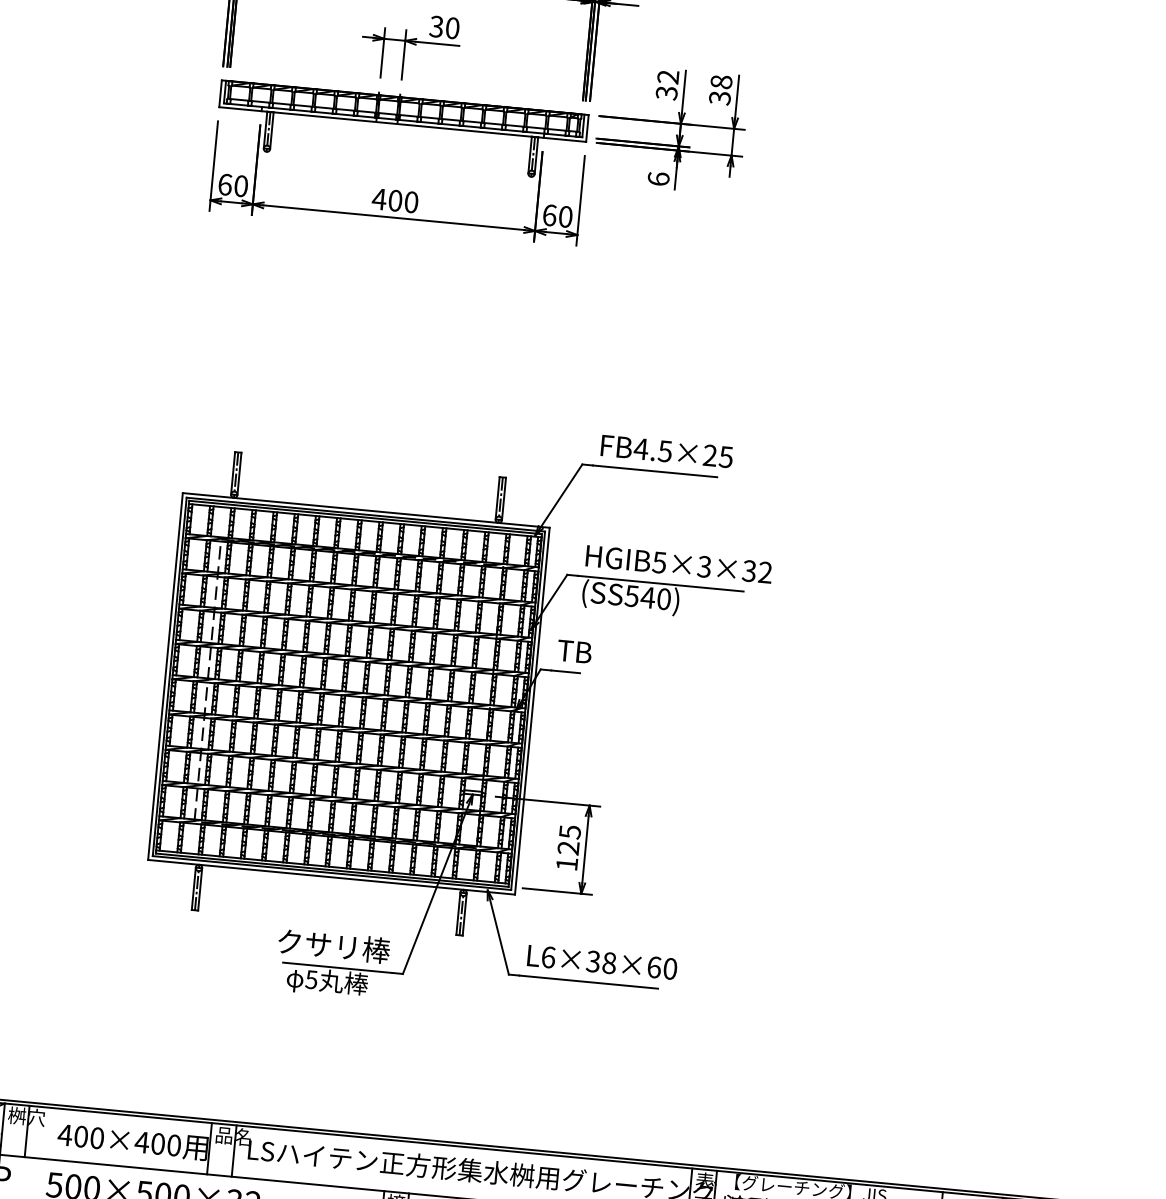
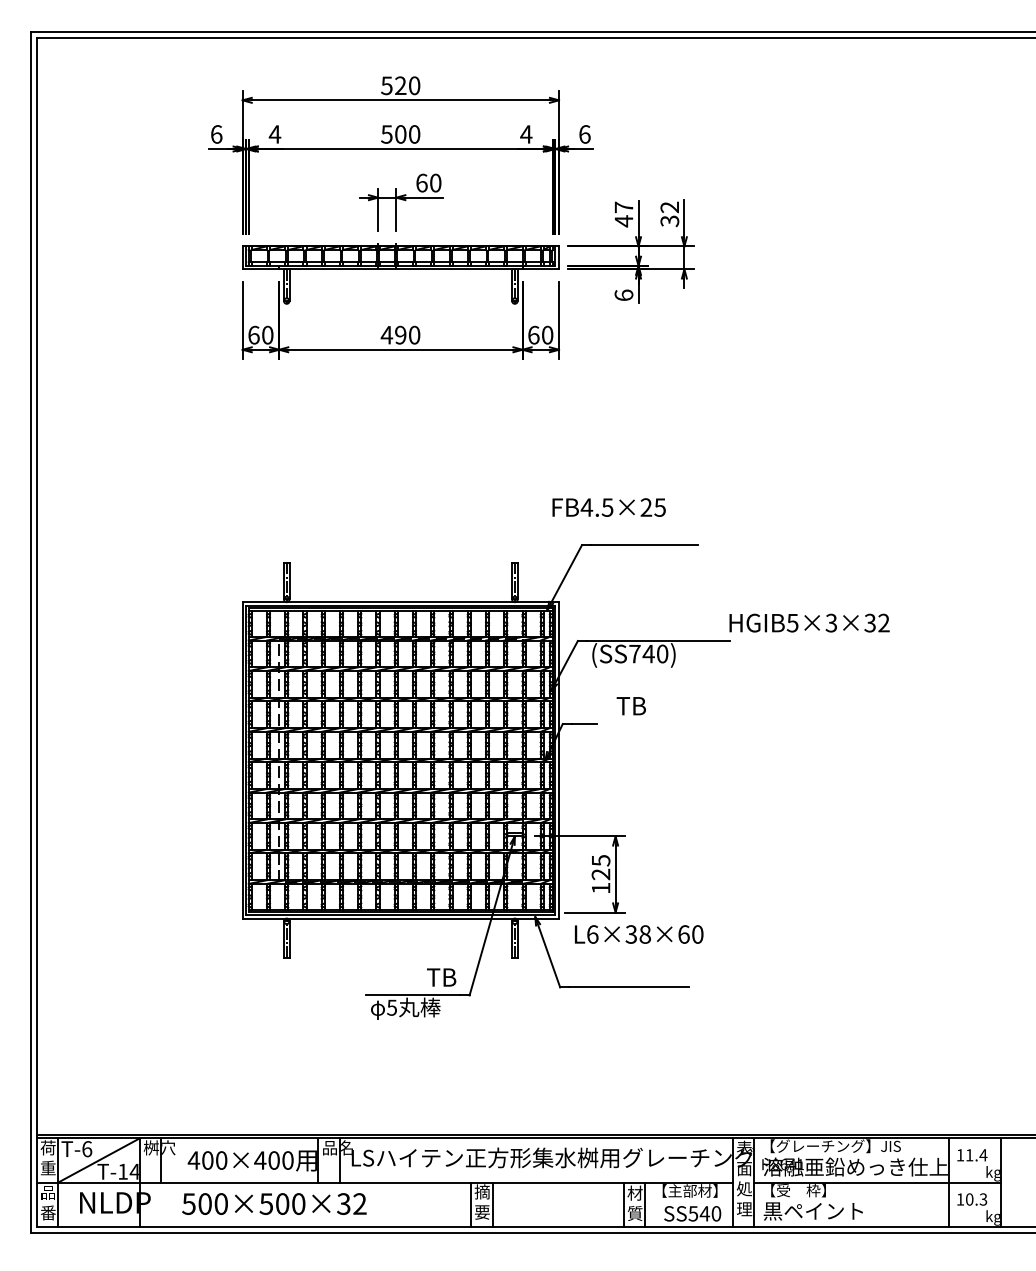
text: (436, 25) -> (421, 182), 30 -> 60
text: (721, 82) -> (669, 207), 38 -> 32
text: (666, 85) -> (623, 214), 32 -> 47
text: (395, 201) -> (400, 335), 400 -> 490
text: (666, 451) -> (608, 507), moved
text: (679, 563) -> (809, 622), moved
text: (631, 596) -> (634, 654), (SS540) -> (SS740)
text: (573, 652) -> (630, 706), moved
text: (334, 945) -> (408, 976), クサリ棒 -> TB
text: (602, 962) -> (639, 934), moved

